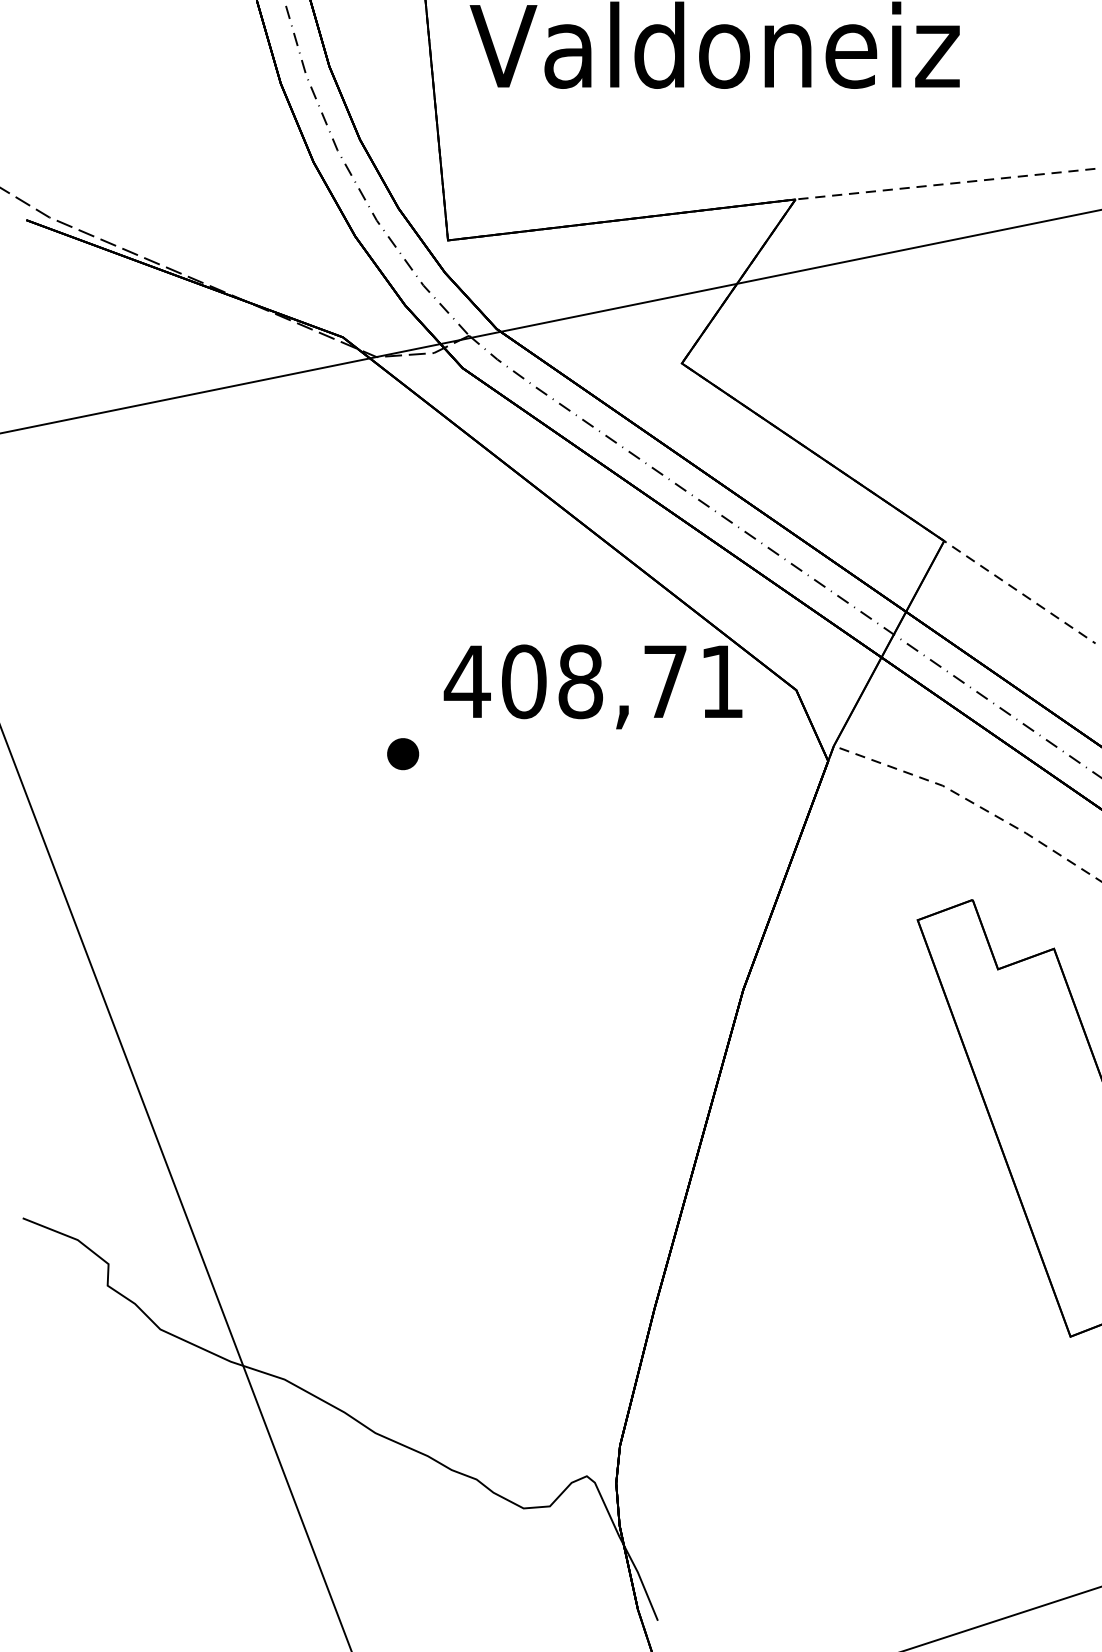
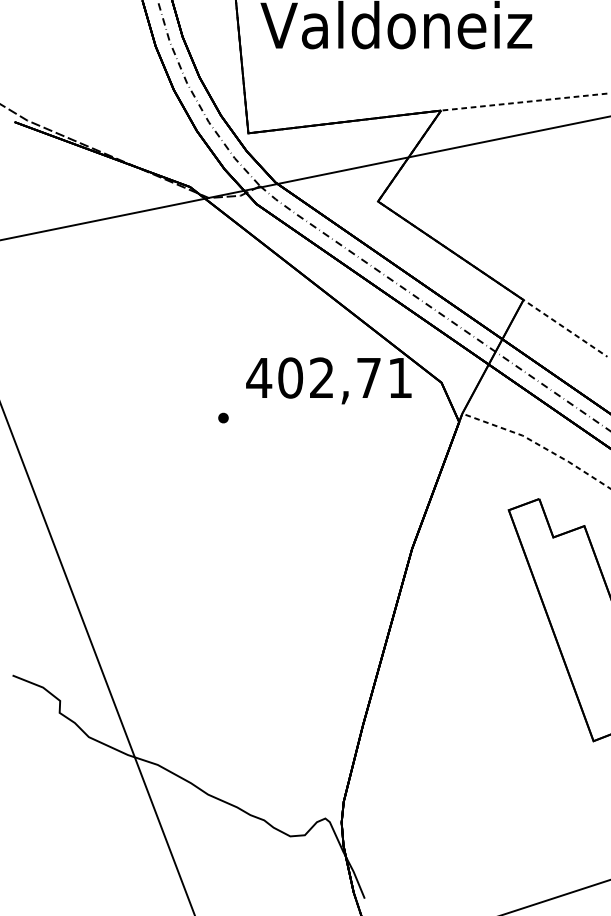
text: (579, 680) -> (321, 377), 408,71 -> 402,71
part: (403, 752) -> (223, 417), size x0.6

